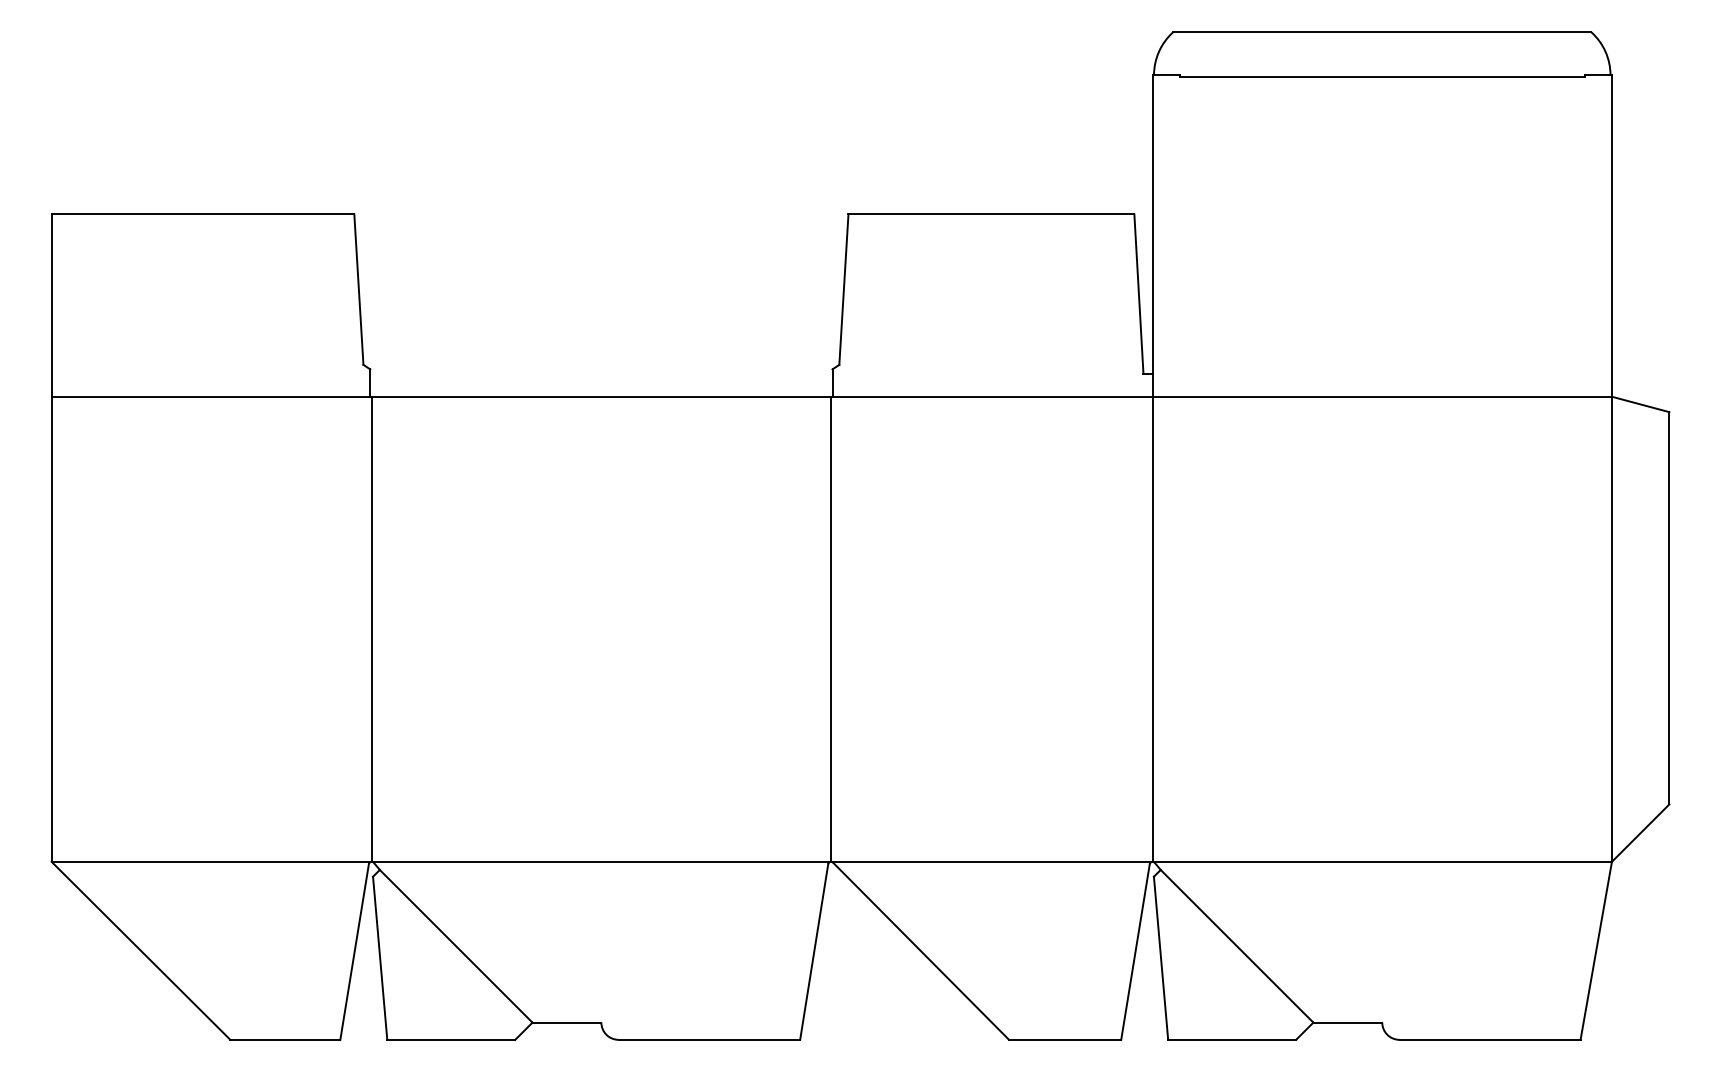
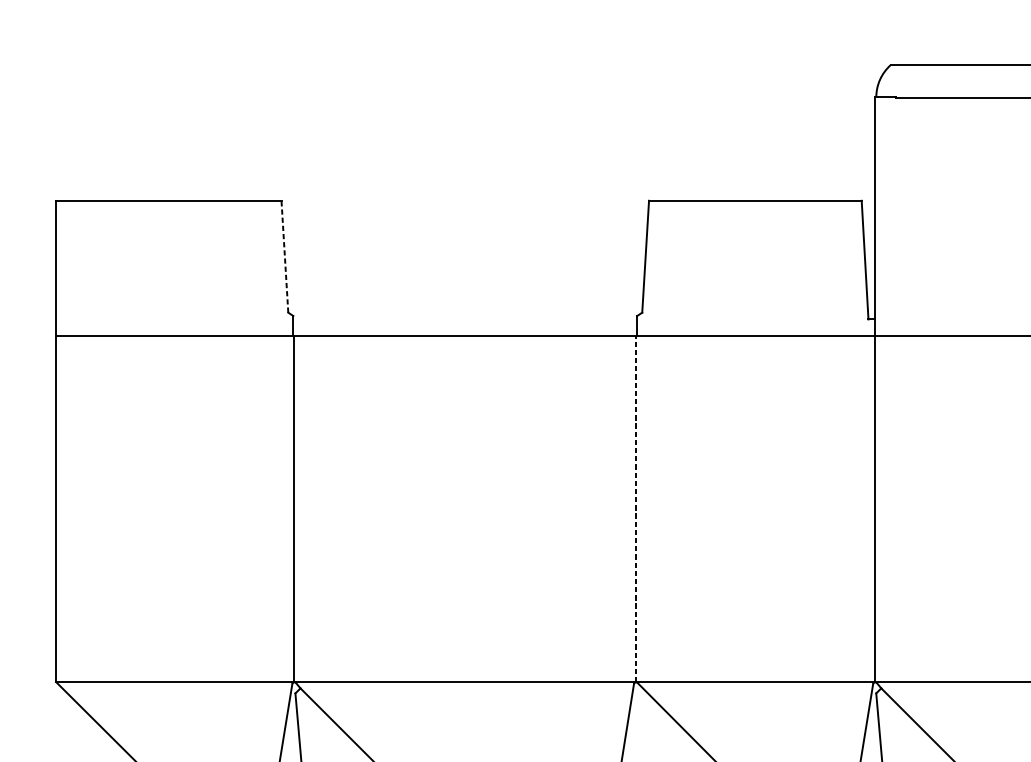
line: (358, 289) -> (284, 256), solid -> dashed
line: (831, 629) -> (636, 509), solid -> dashed

